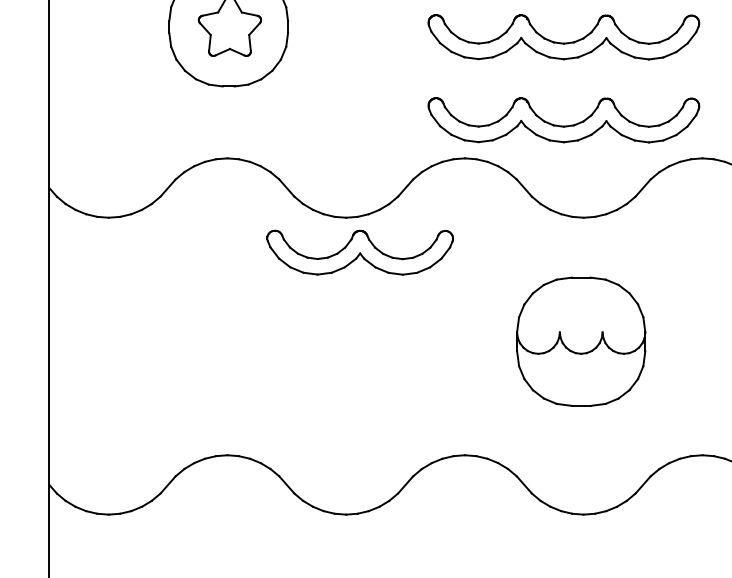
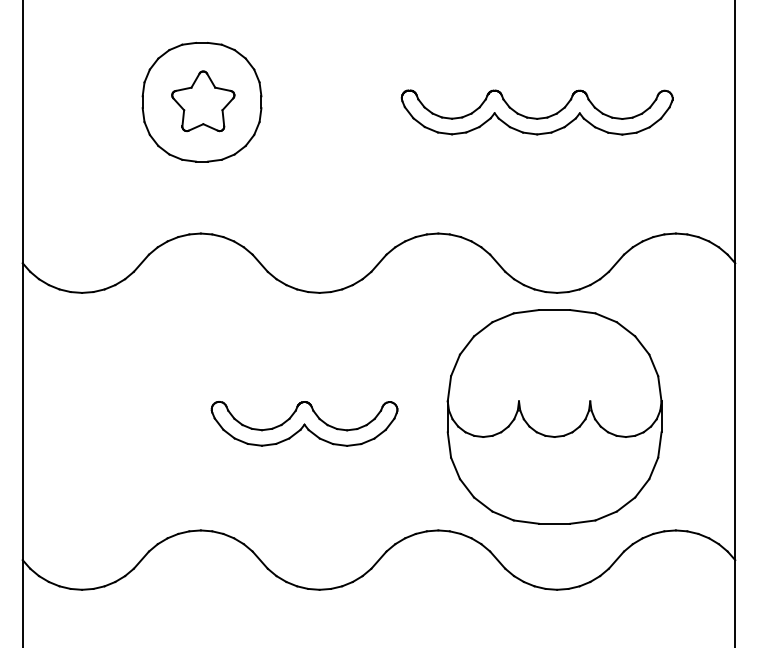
part: (563, 120) -> (536, 195), removed
part: (360, 252) -> (304, 423), moved
part: (581, 341) -> (554, 416), size x1.67

